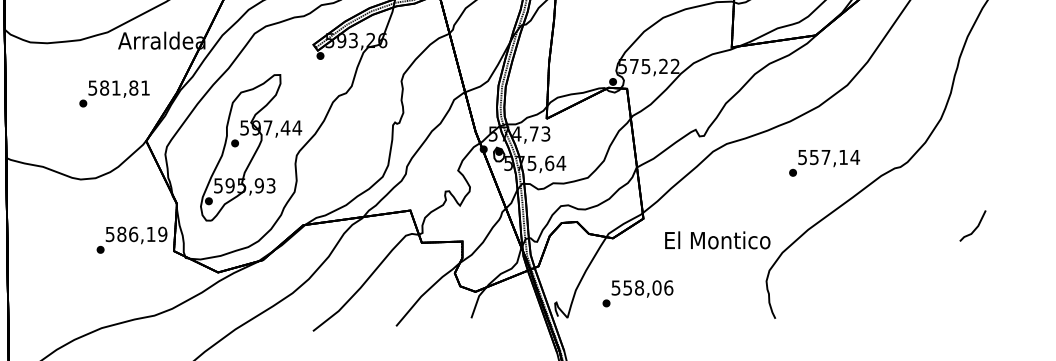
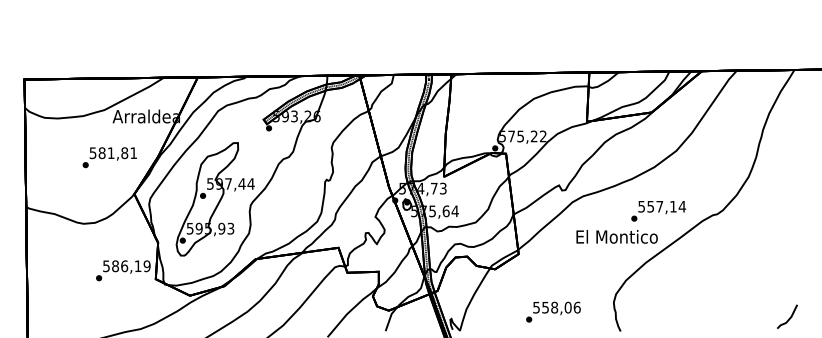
part: (973, 225) -> (787, 316), moved
text: (716, 239) -> (616, 236), moved
text: (638, 292) -> (553, 311), moved

